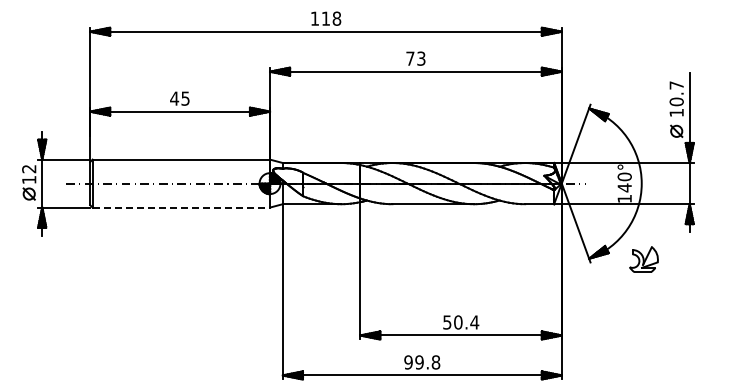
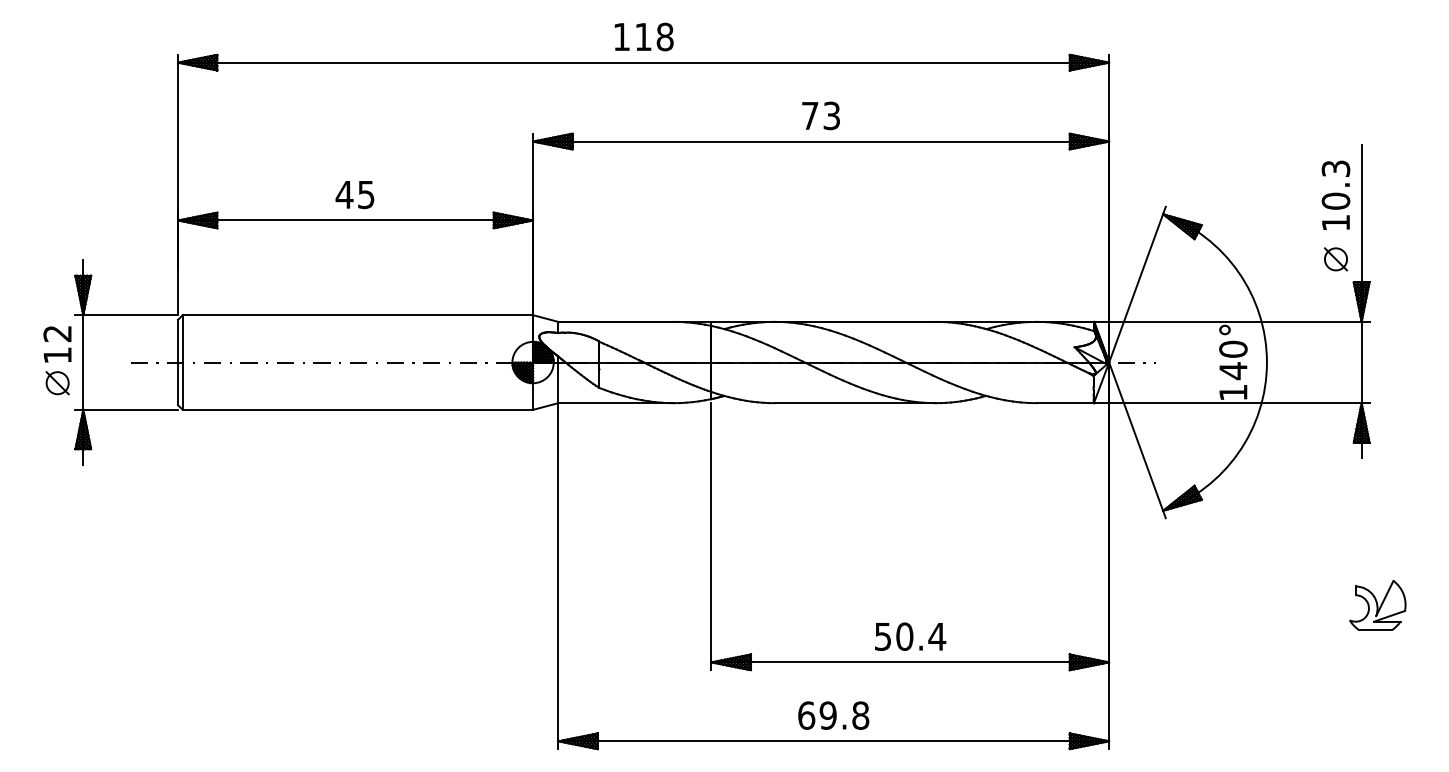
text: (676, 85) -> (1335, 168), 10.7 -> 10.3
line: (181, 207) -> (358, 409), dashed -> solid
part: (643, 259) -> (1377, 605), moved
text: (408, 362) -> (806, 715), 99.8 -> 69.8

